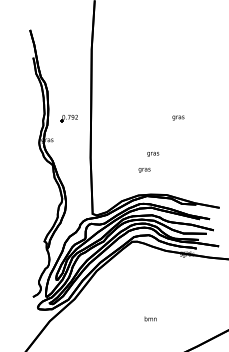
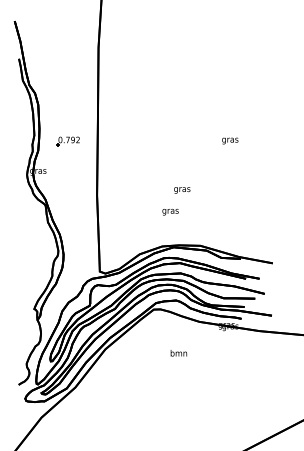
text: (178, 117) -> (230, 140), moved
text: (150, 318) -> (178, 352), moved

